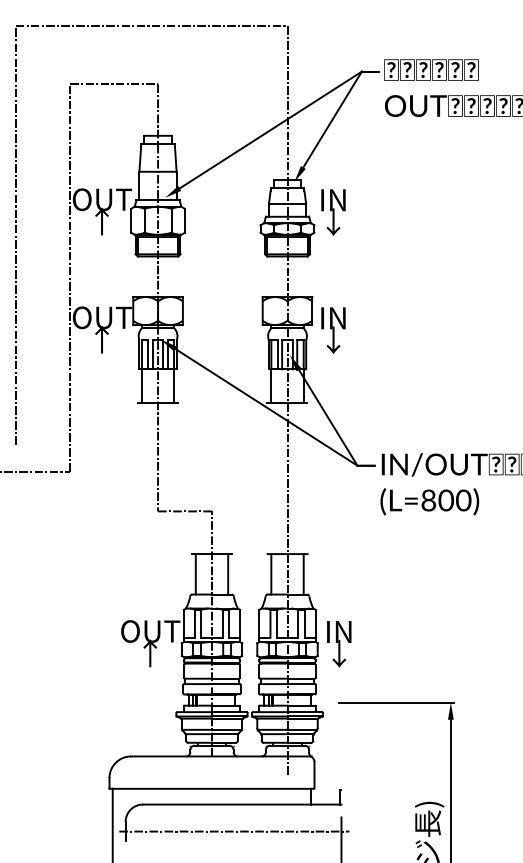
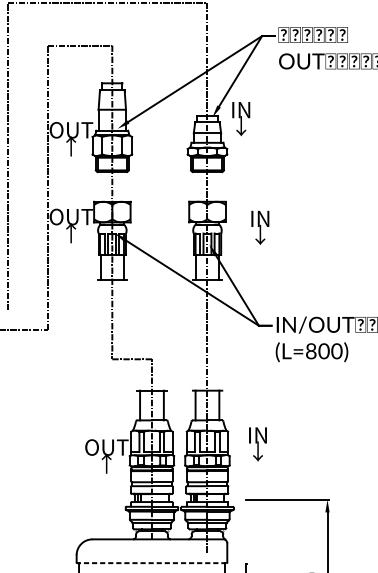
text: (333, 212) -> (241, 119), moved
text: (333, 330) -> (260, 227), moved
text: (339, 644) -> (258, 444), moved
line: (211, 788) -> (151, 562), solid -> dashed

